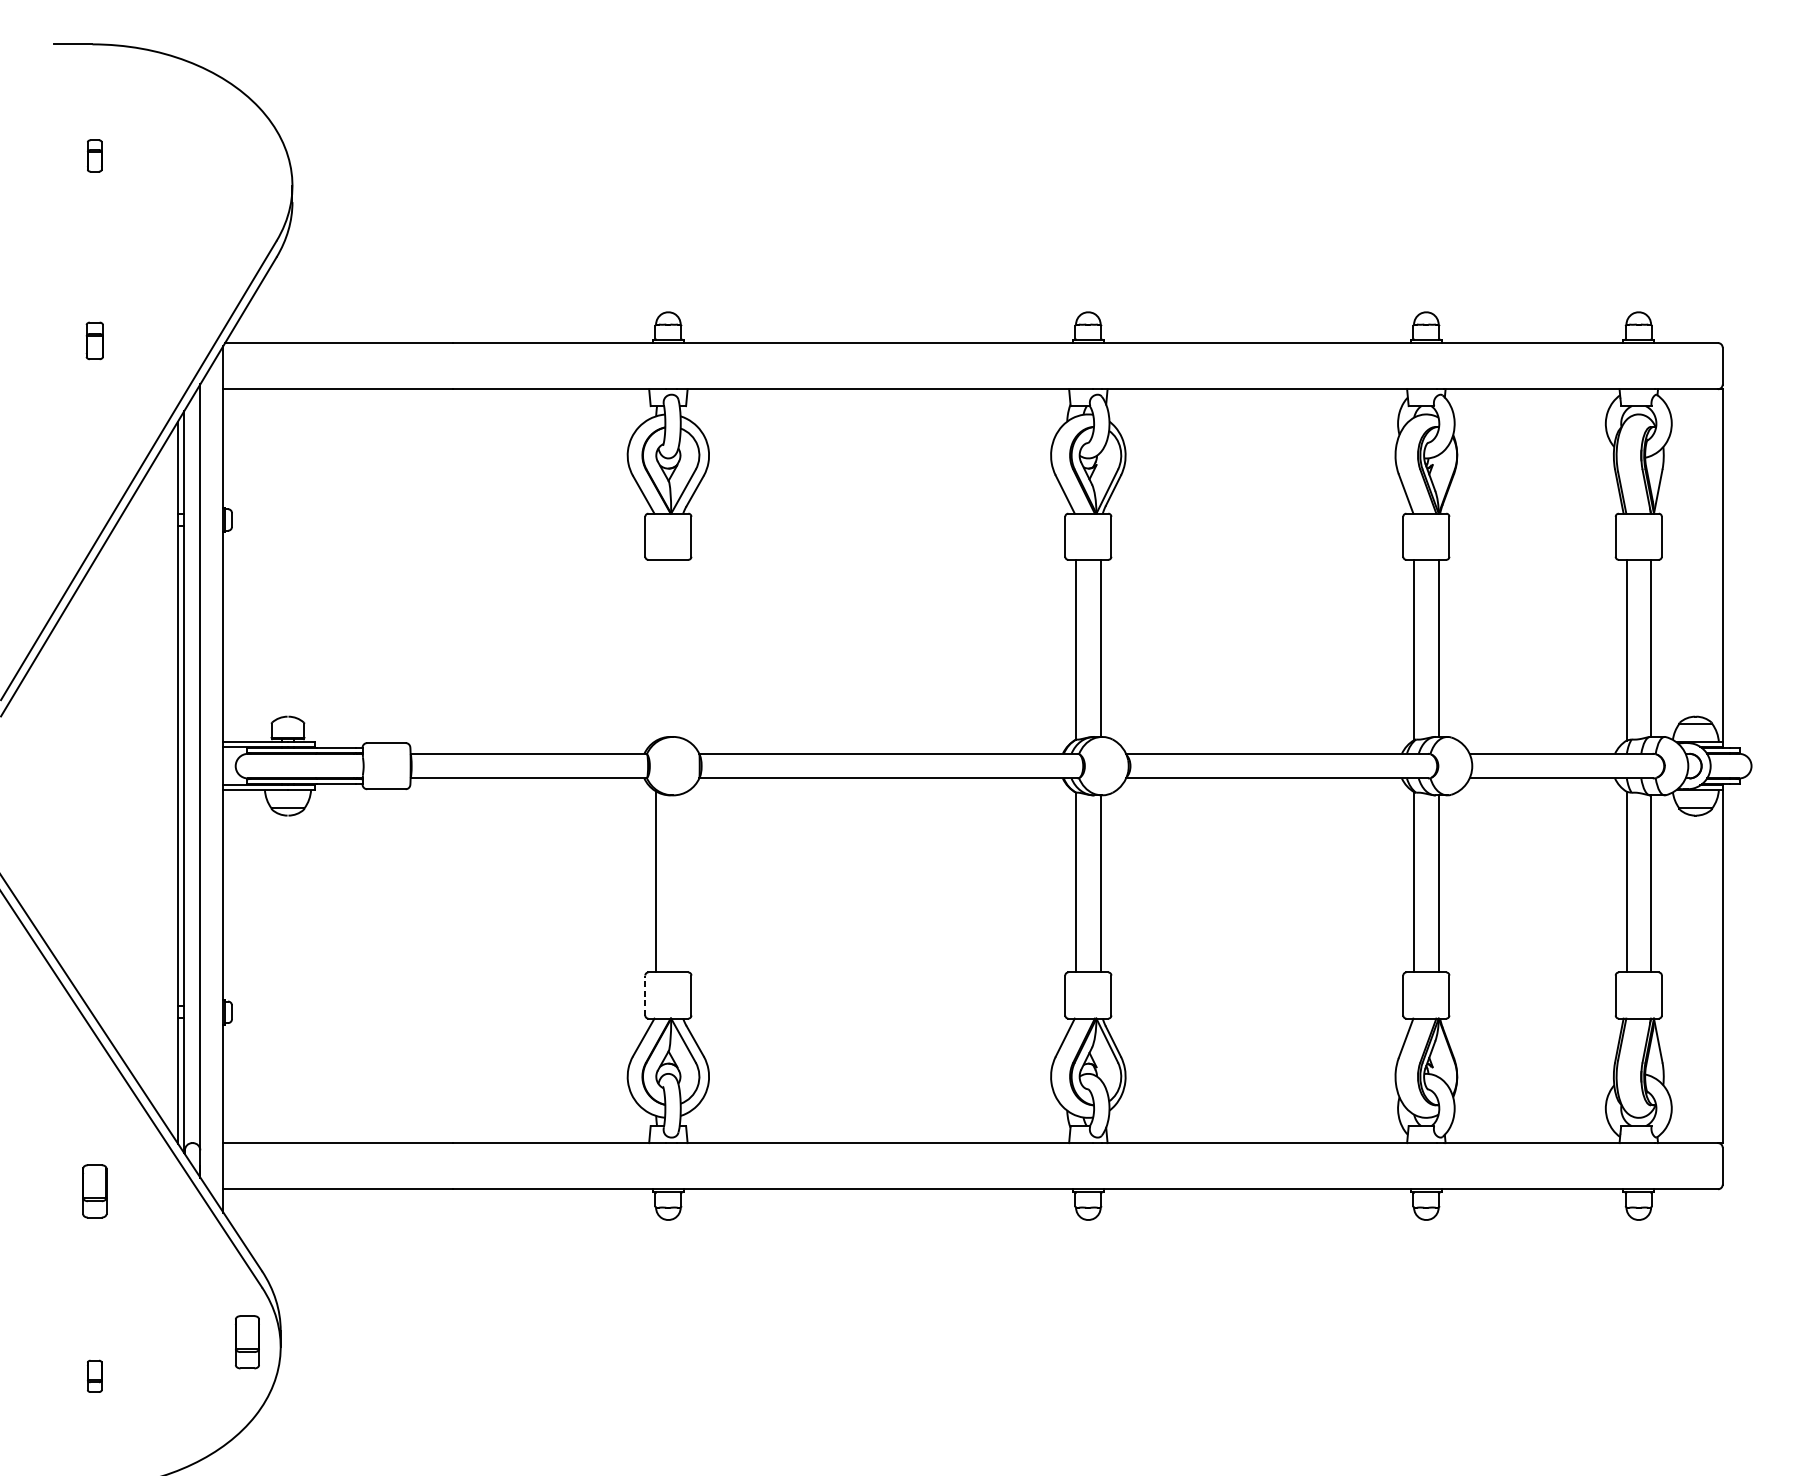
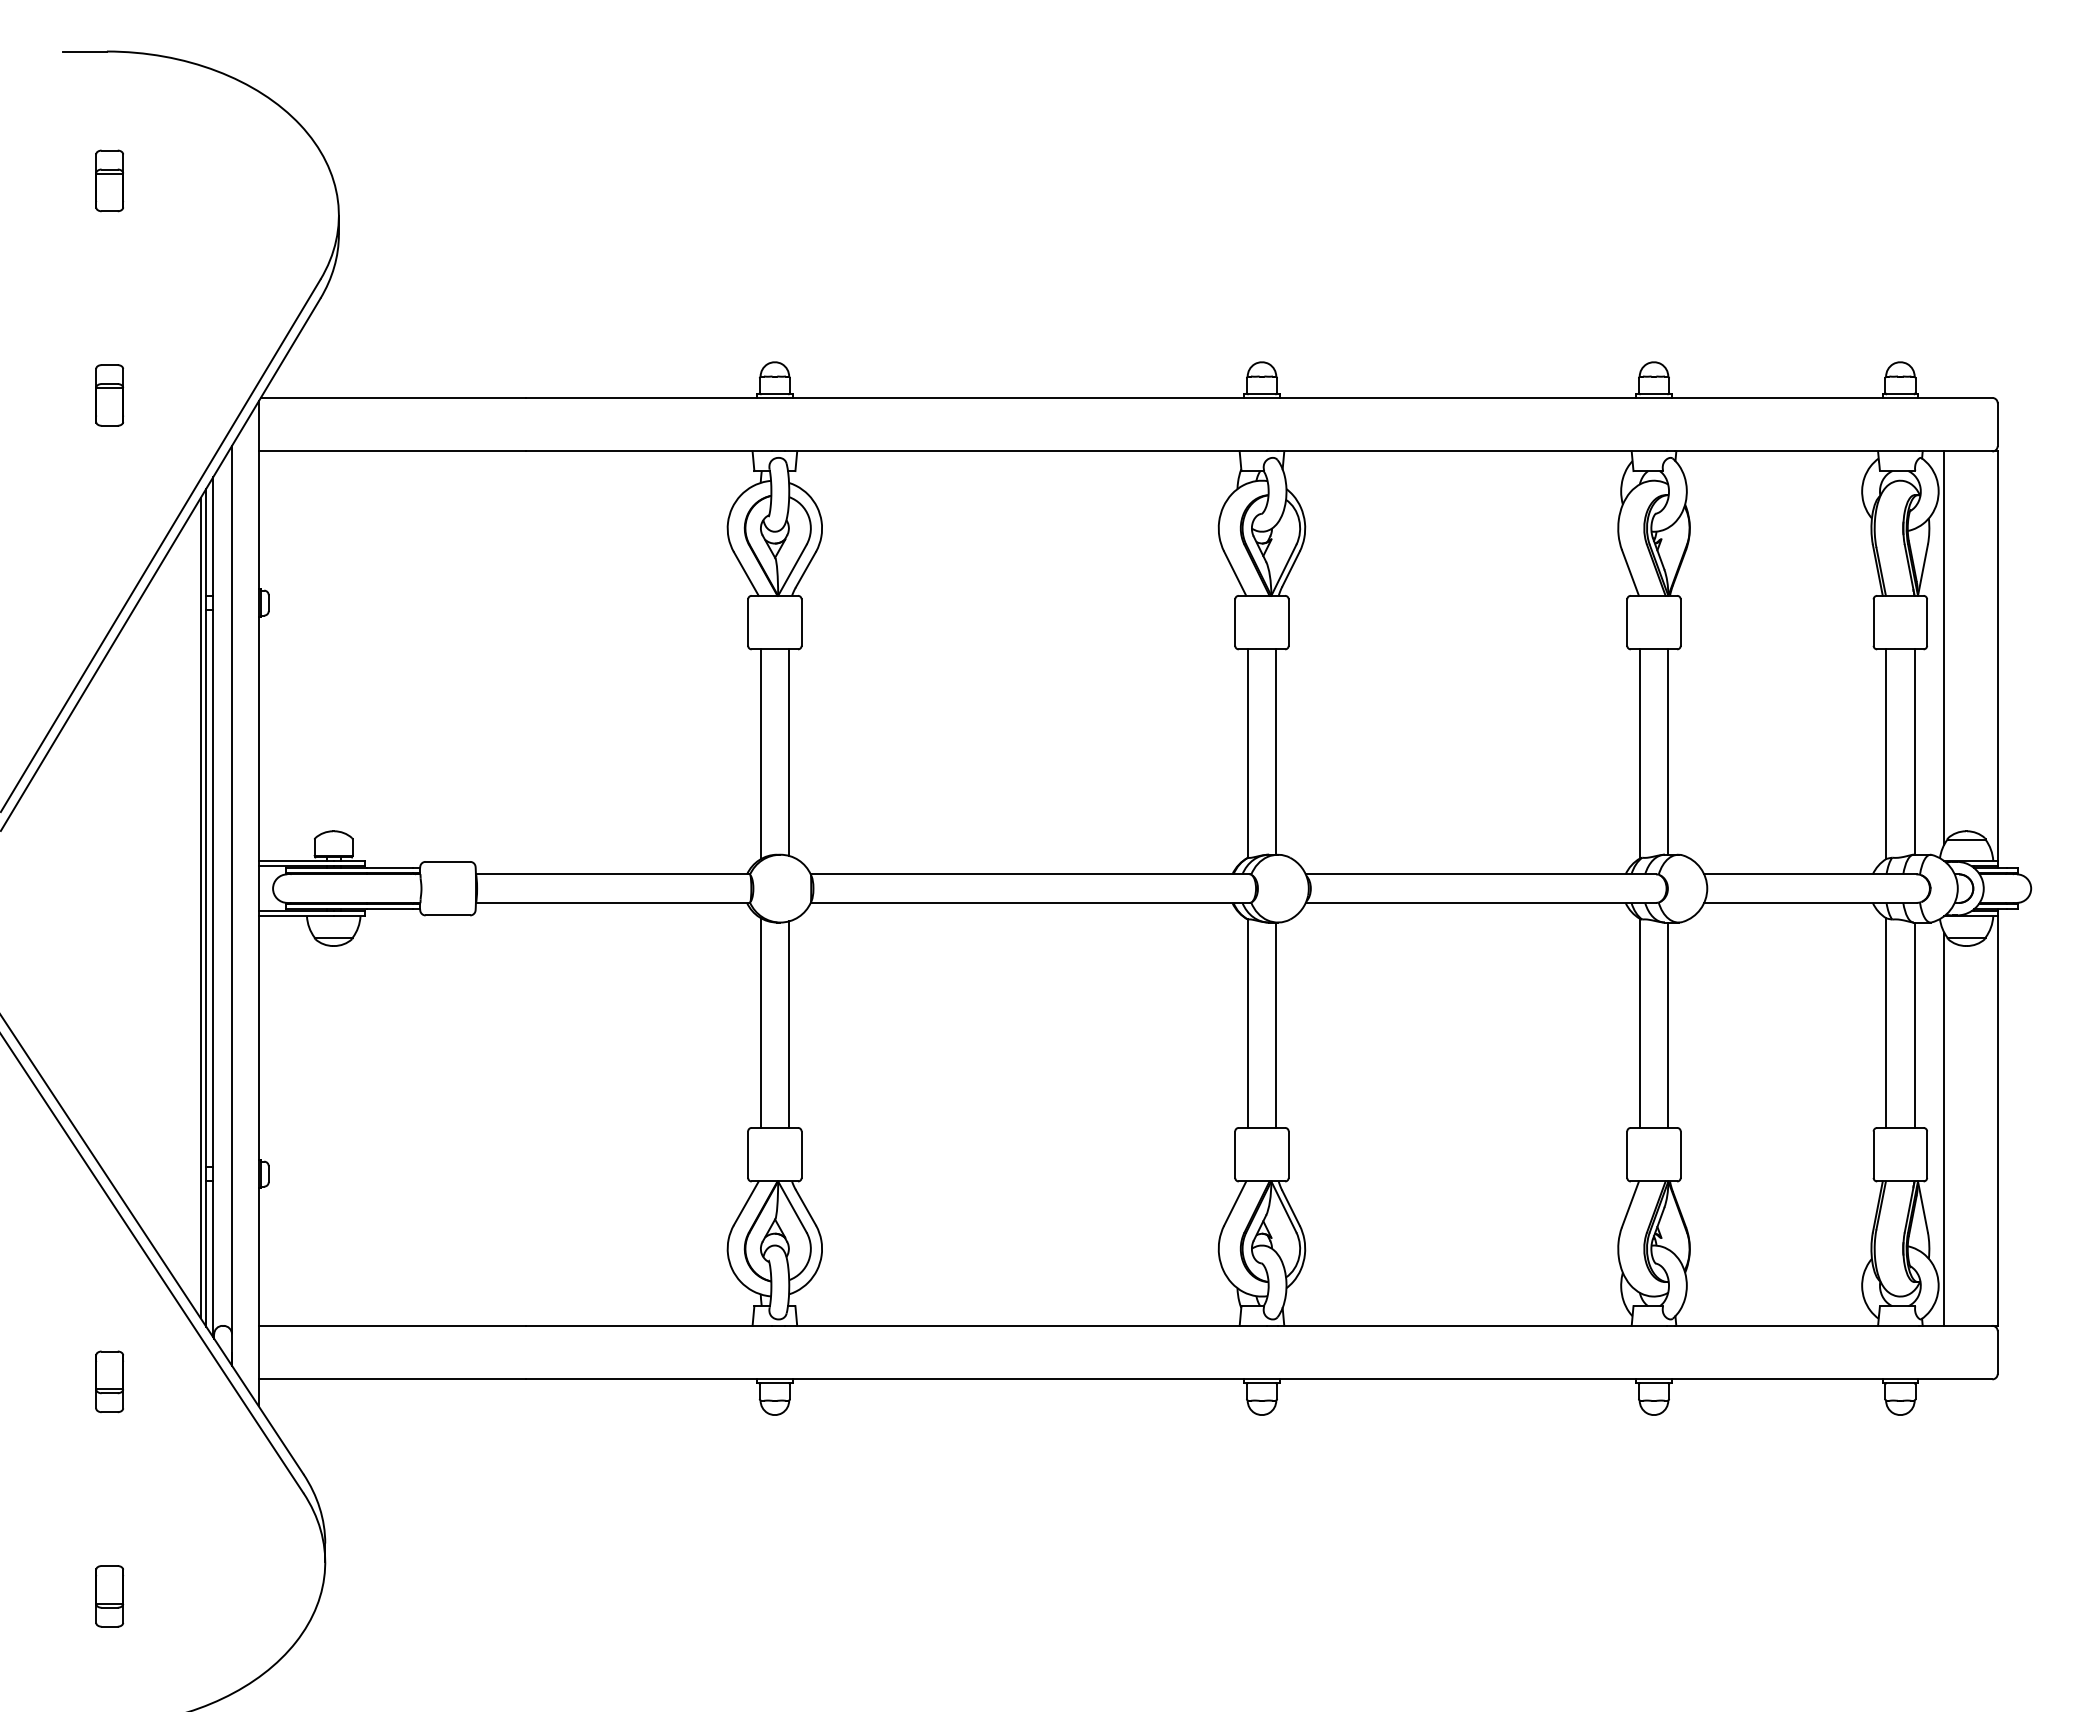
part: (94, 155) -> (109, 180), size x1.67
part: (94, 340) -> (109, 395), size x1.43
line: (1676, 558) -> (1944, 647), added
line: (680, 648) -> (789, 752), added
line: (655, 650) -> (760, 754), added
line: (173, 782) -> (200, 907), added
line: (680, 883) -> (789, 1024), added
line: (1676, 972) -> (1944, 1128), added
line: (645, 995) -> (748, 1154), dashed -> solid
part: (247, 1341) -> (286, 1556), removed
part: (94, 1376) -> (109, 1596), size x1.67

